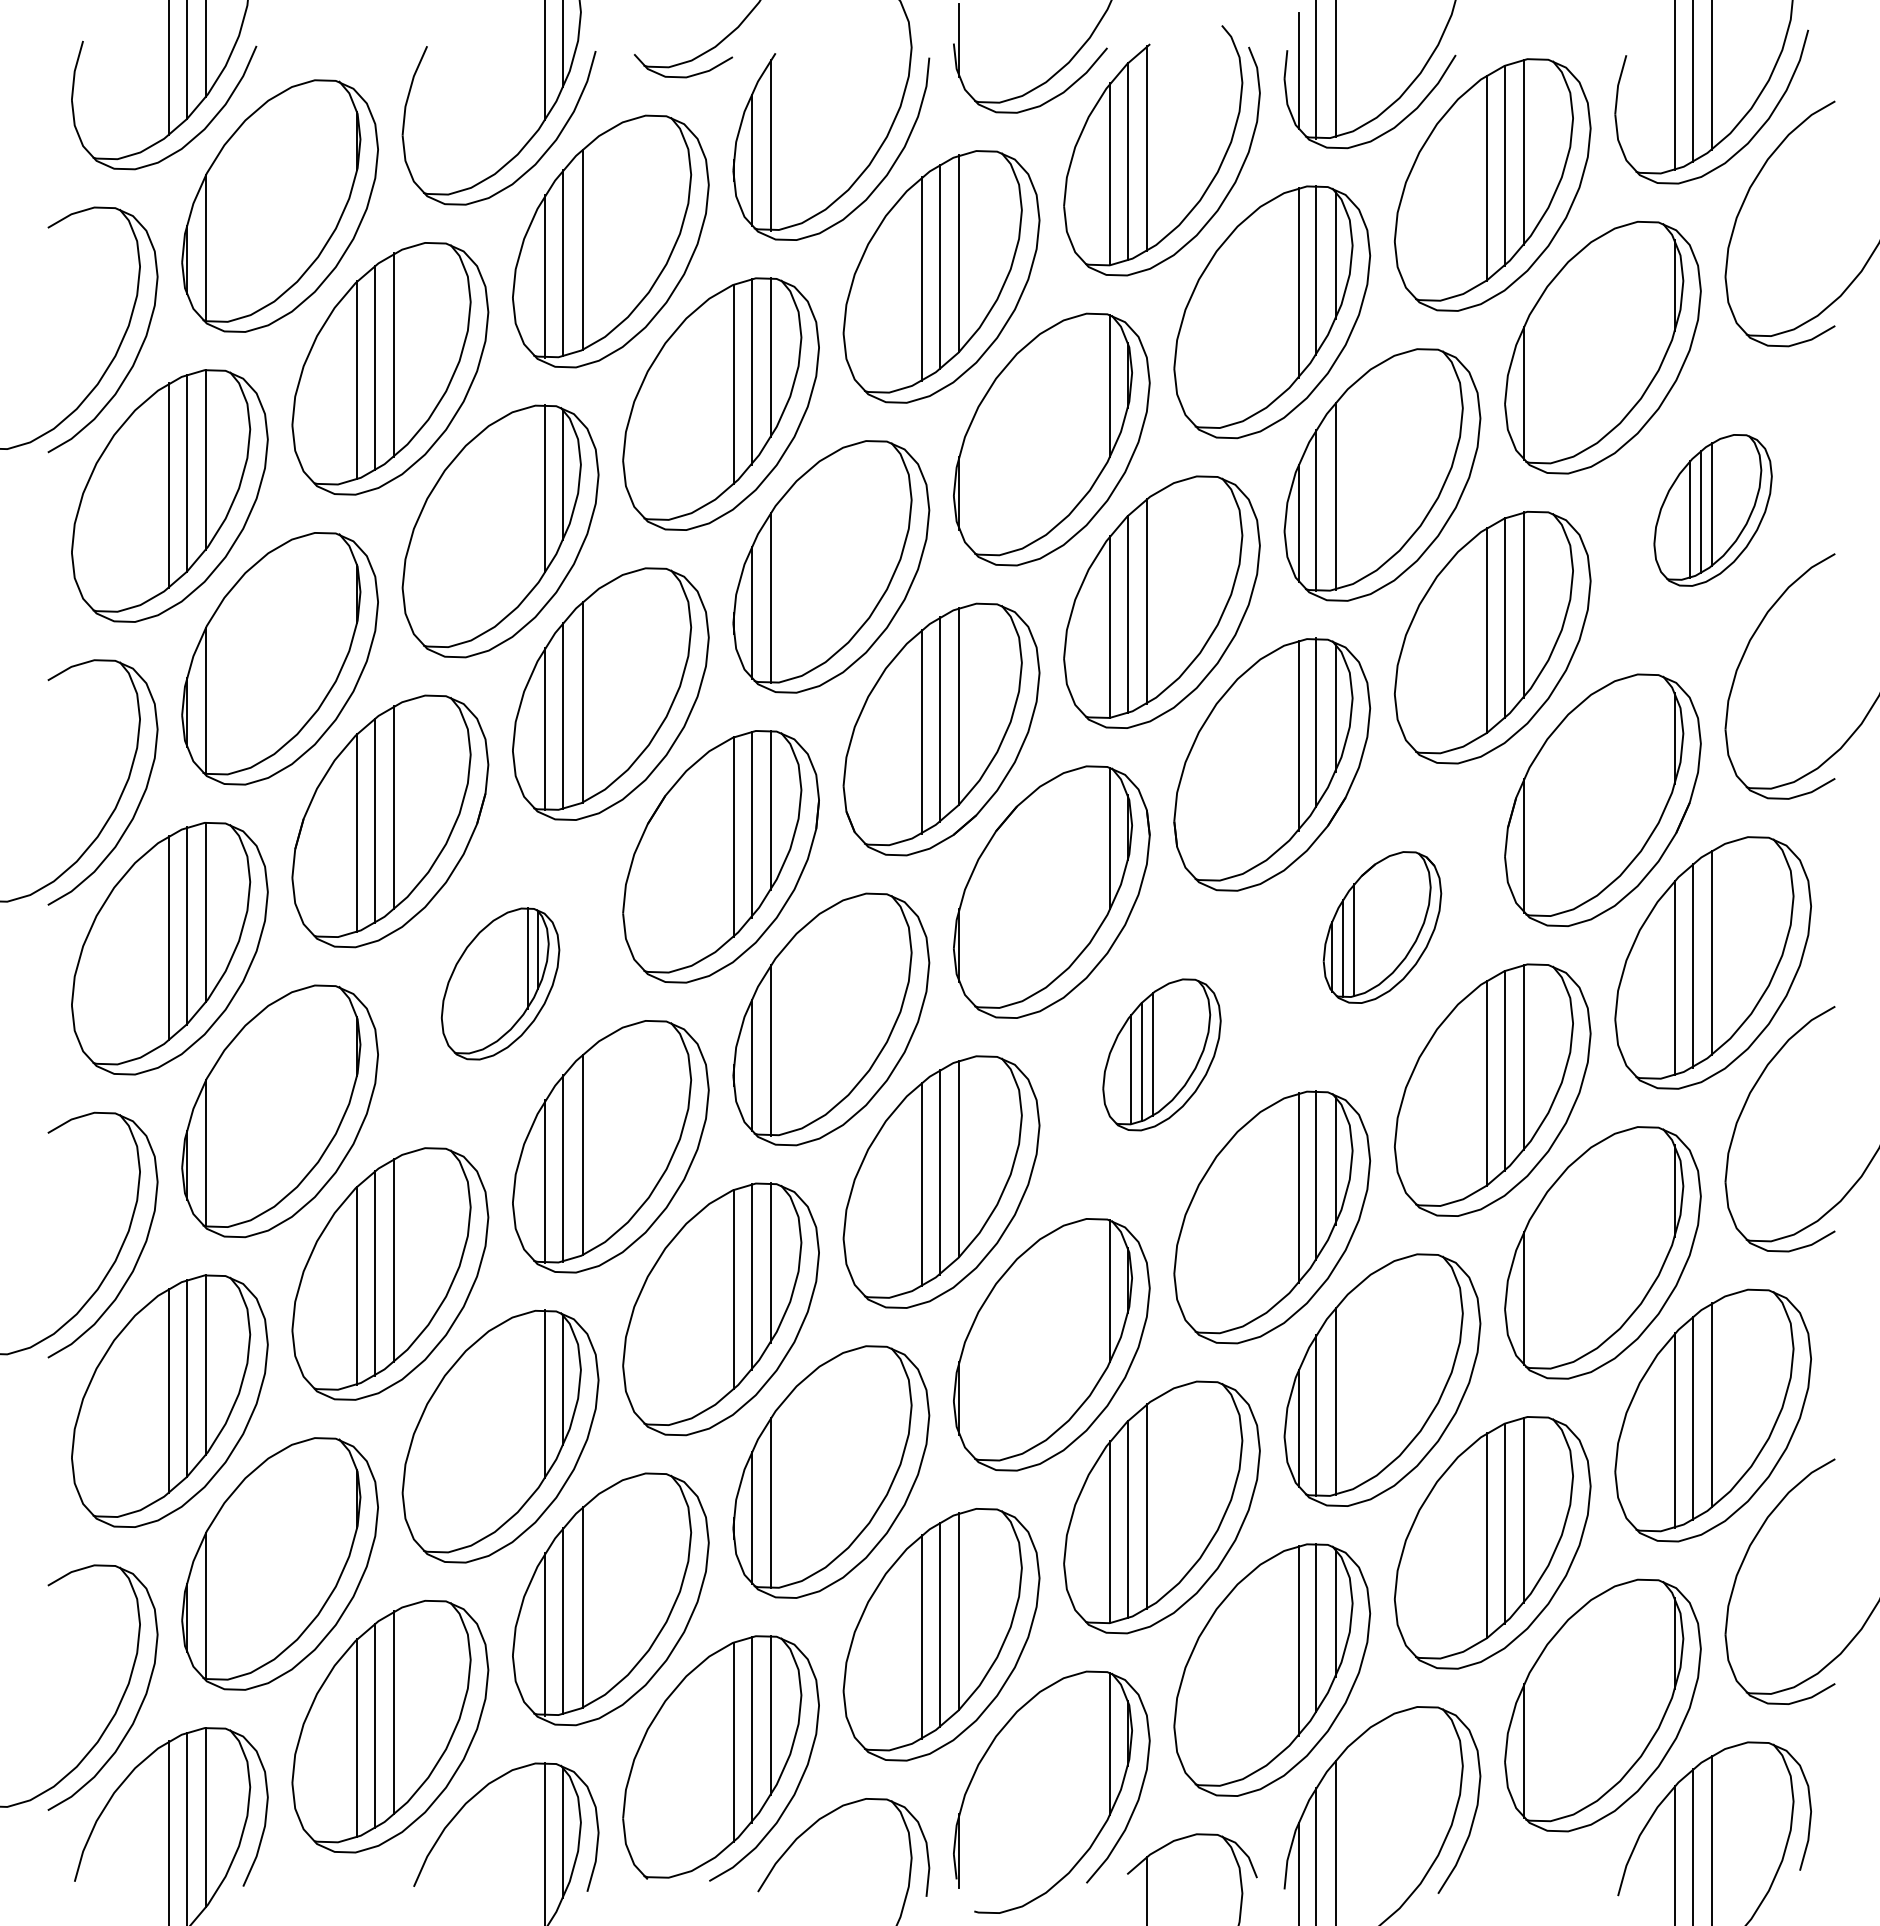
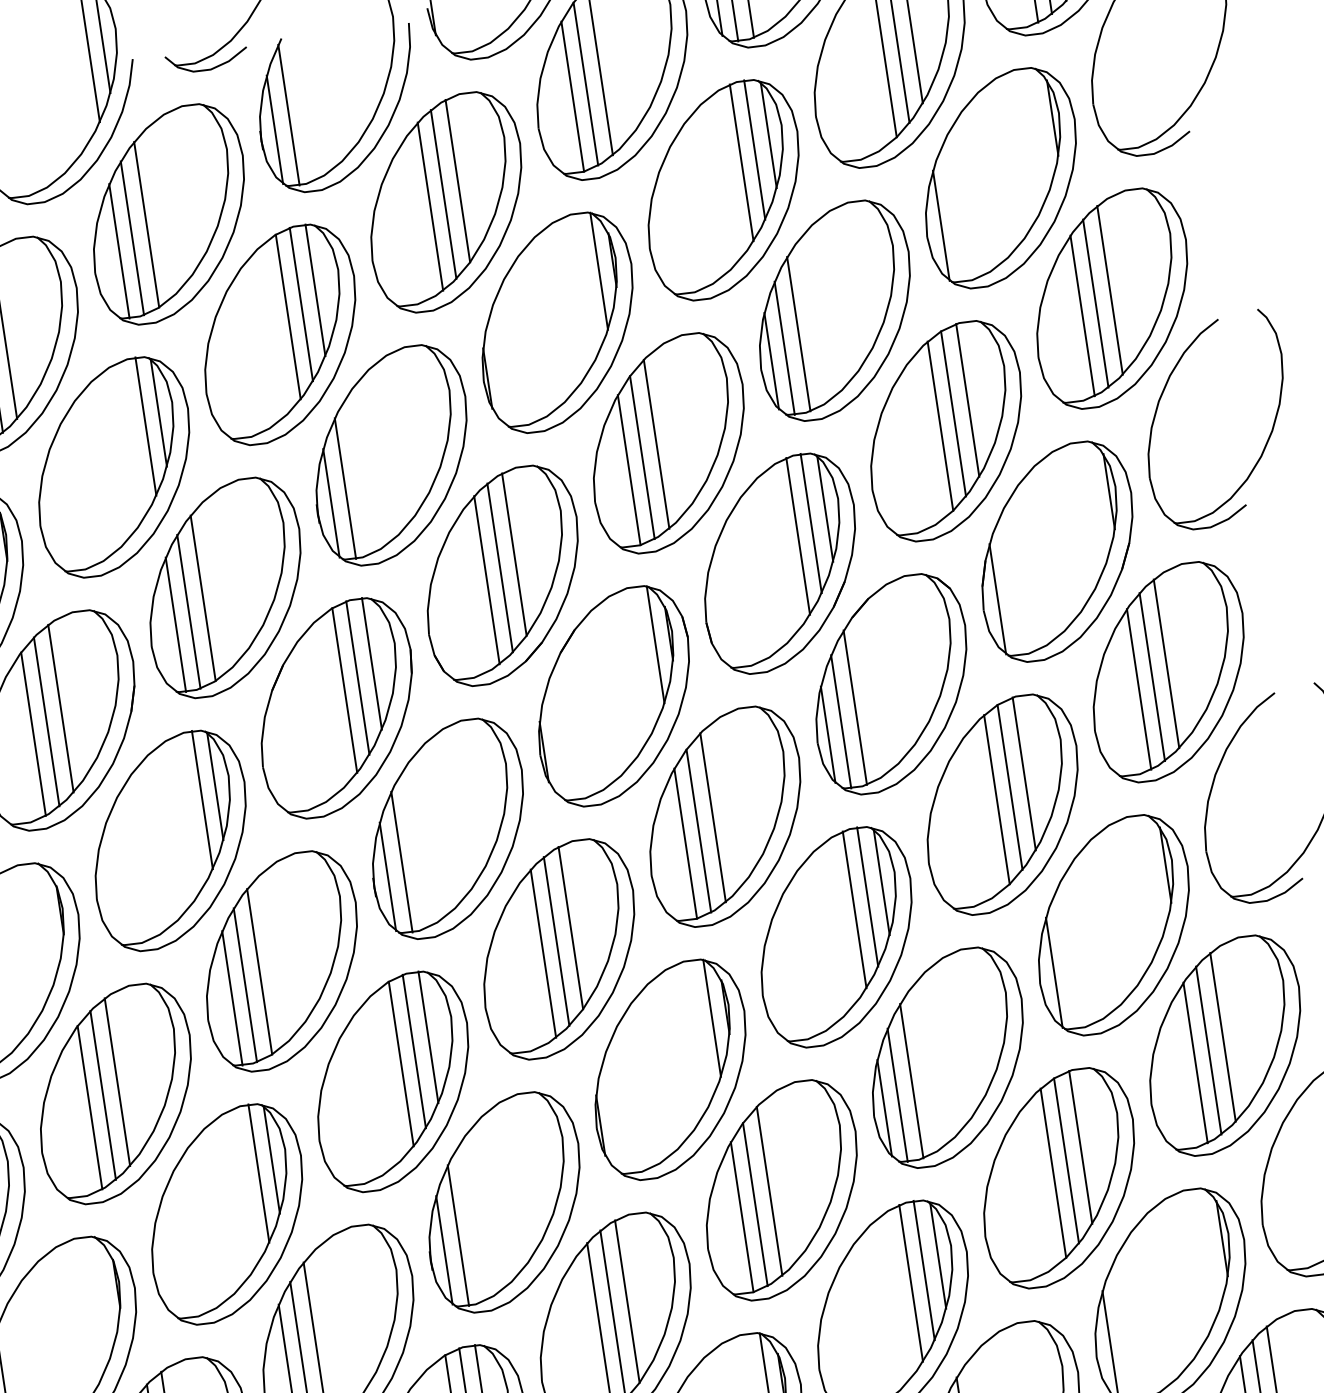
part: (1712, 510) -> (1111, 298), size x1.67
part: (1382, 927) -> (891, 684), size x1.67
part: (500, 983) -> (170, 840), size x1.67
part: (1161, 1054) -> (724, 816), size x1.67

